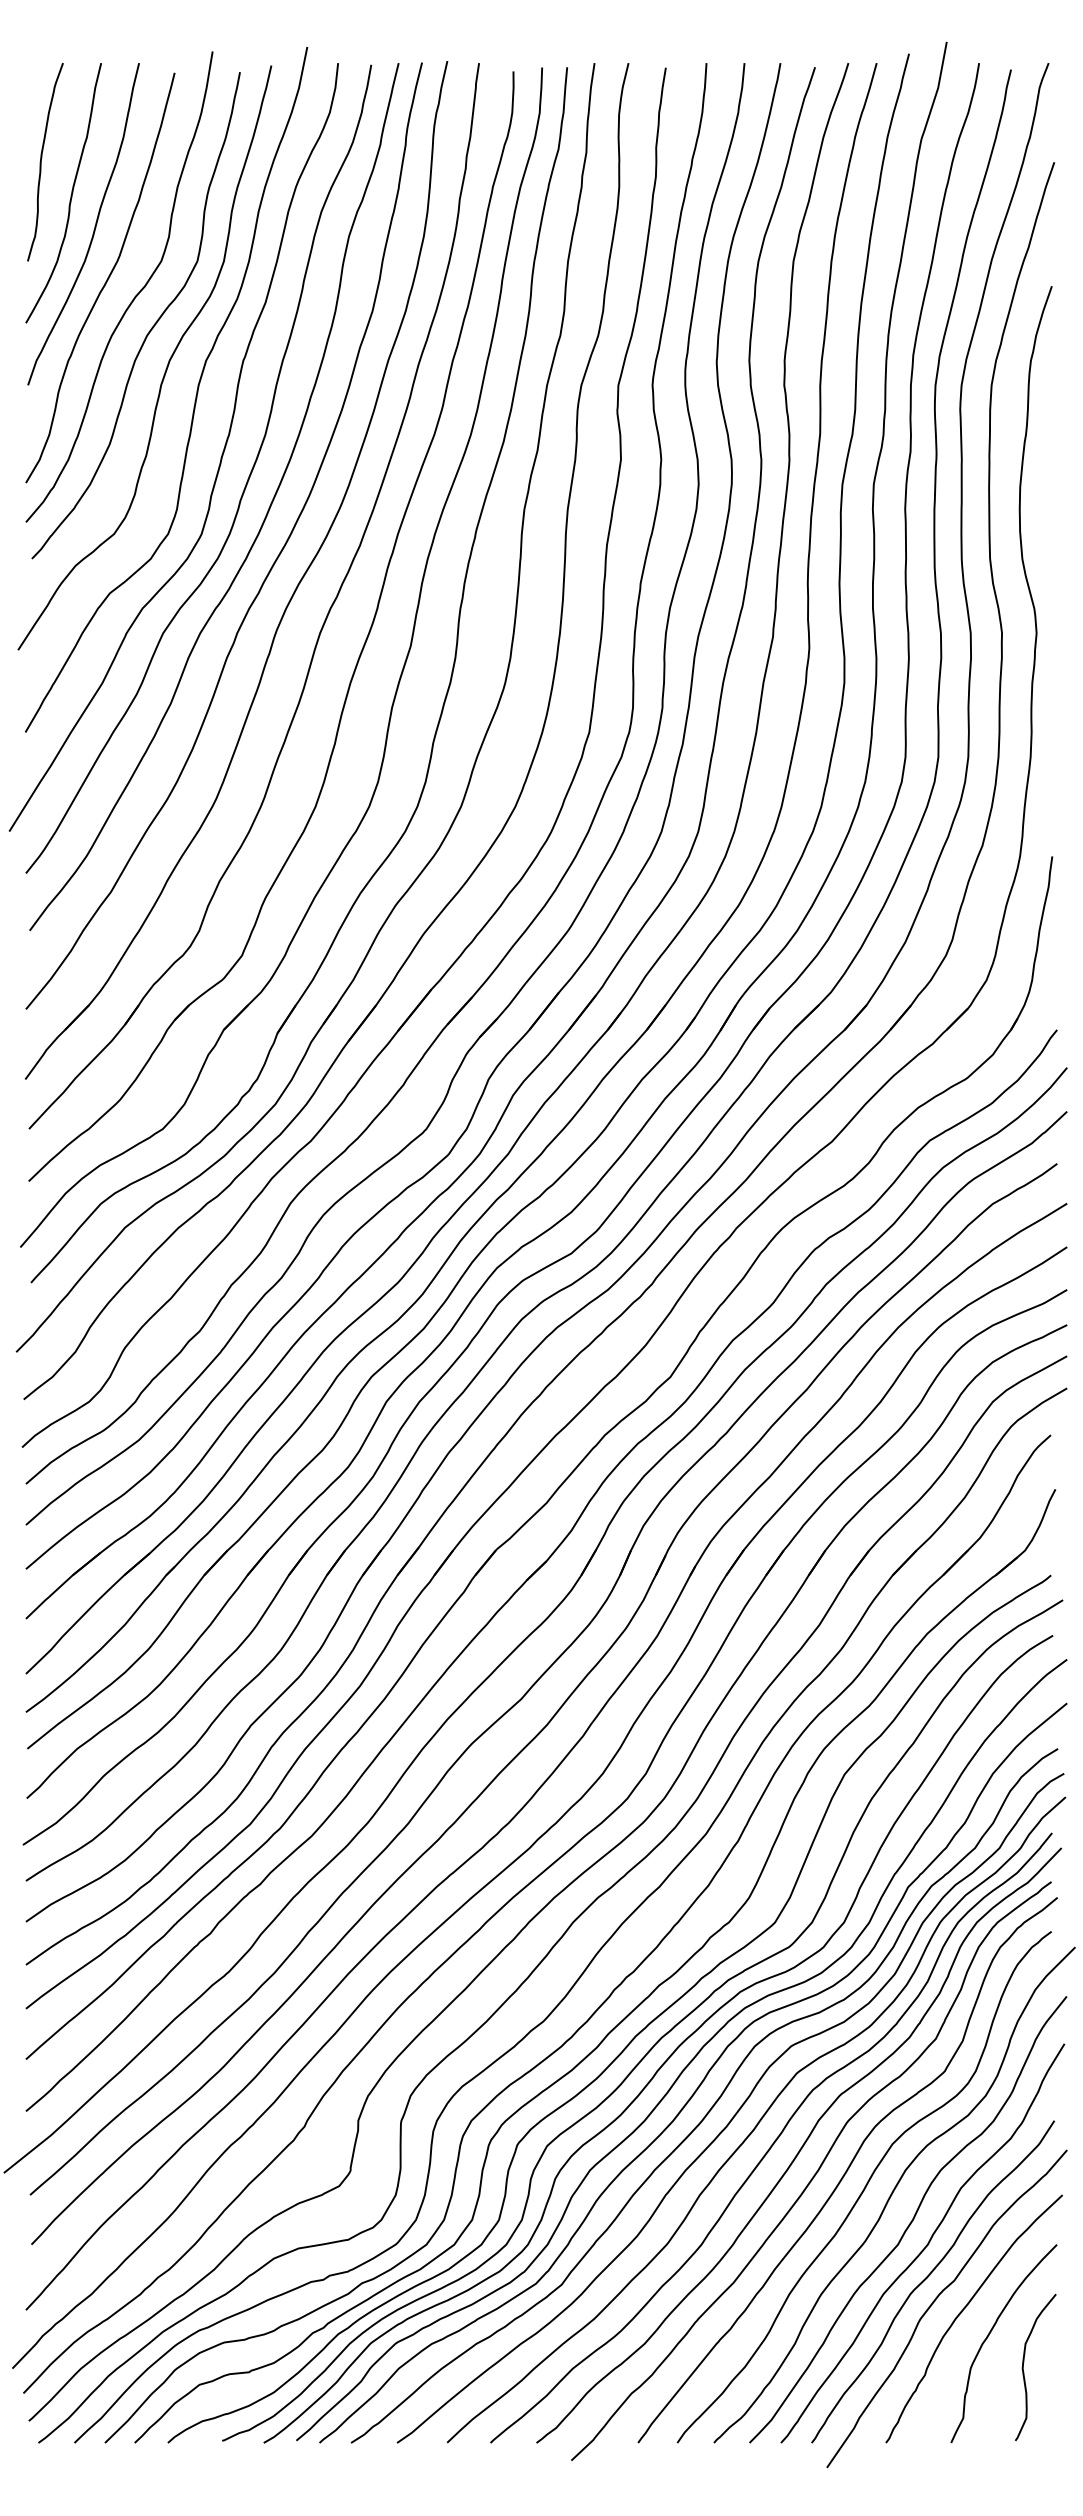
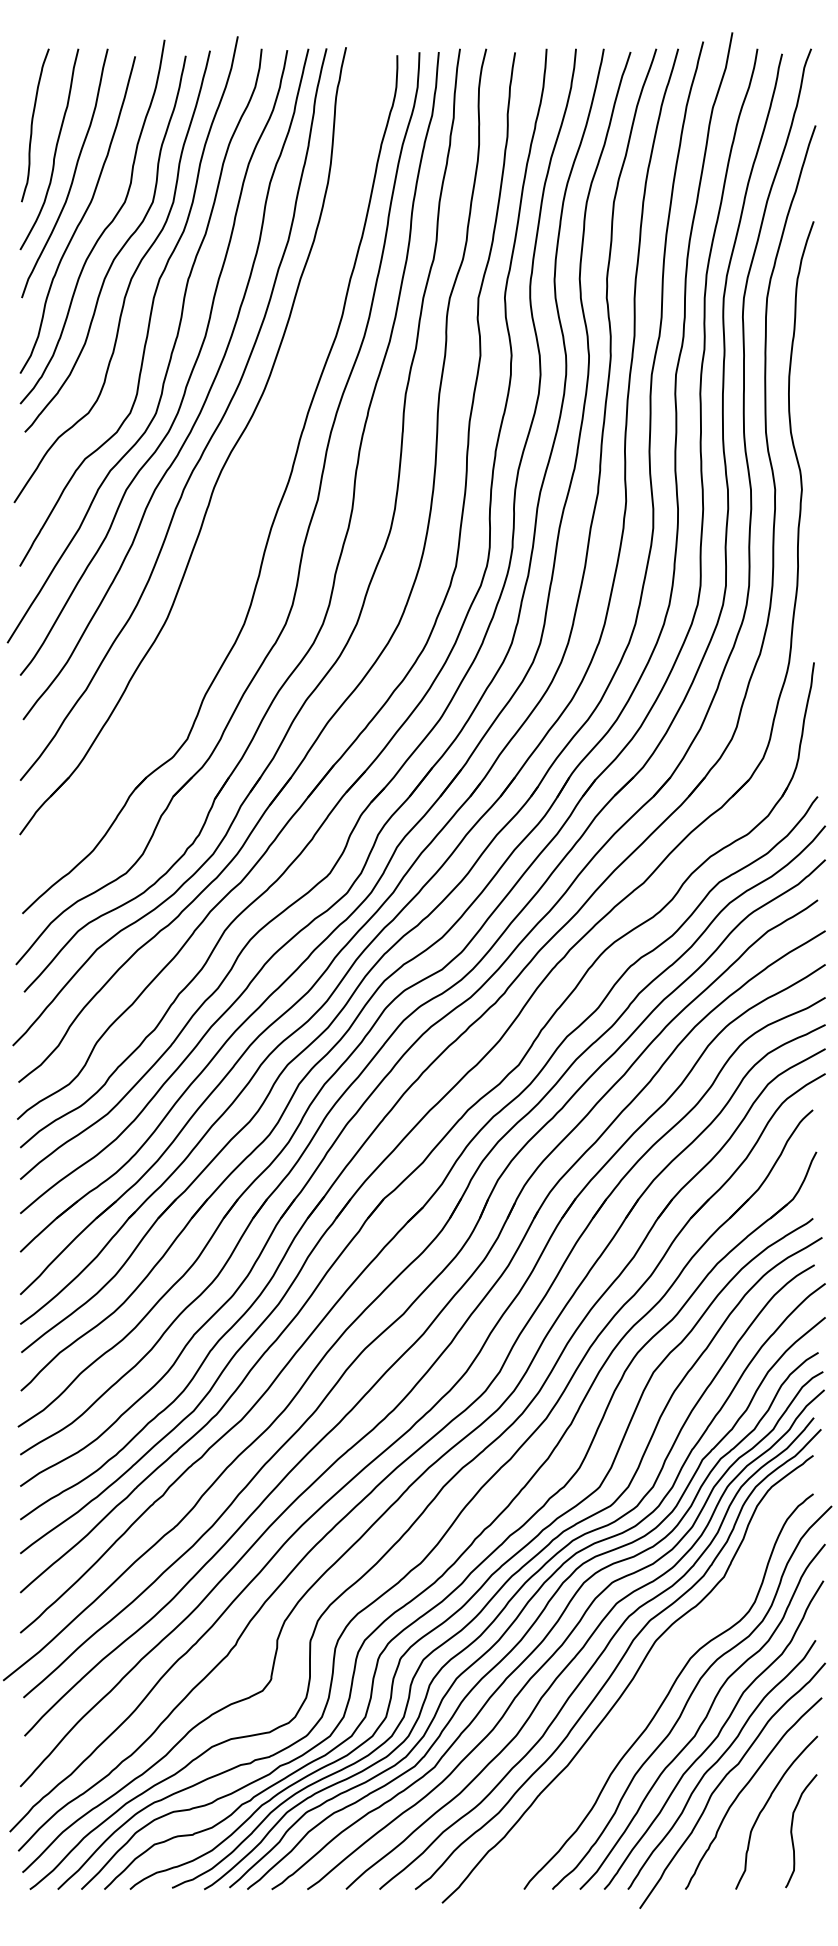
part: (322, 623) -> (249, 482), removed
curve: (847, 2170) -> (655, 1678), removed

